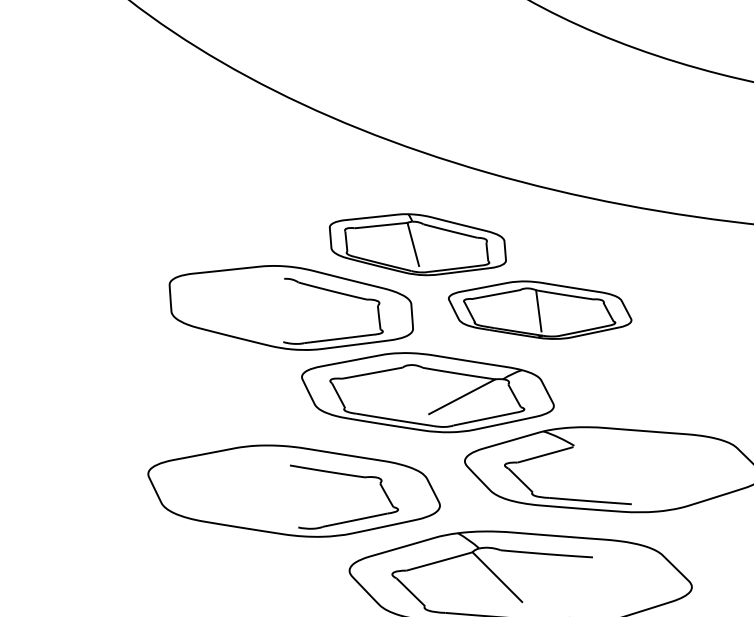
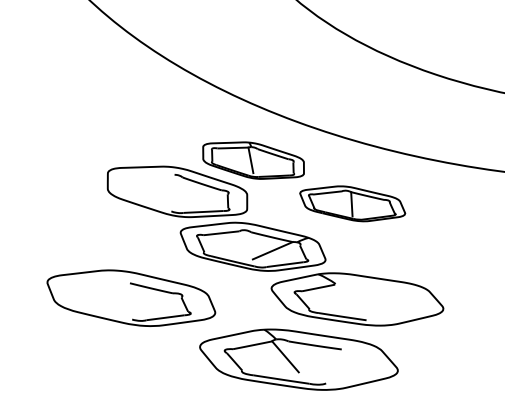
part: (539, 309) -> (352, 203), moved
part: (294, 489) -> (131, 297), moved

